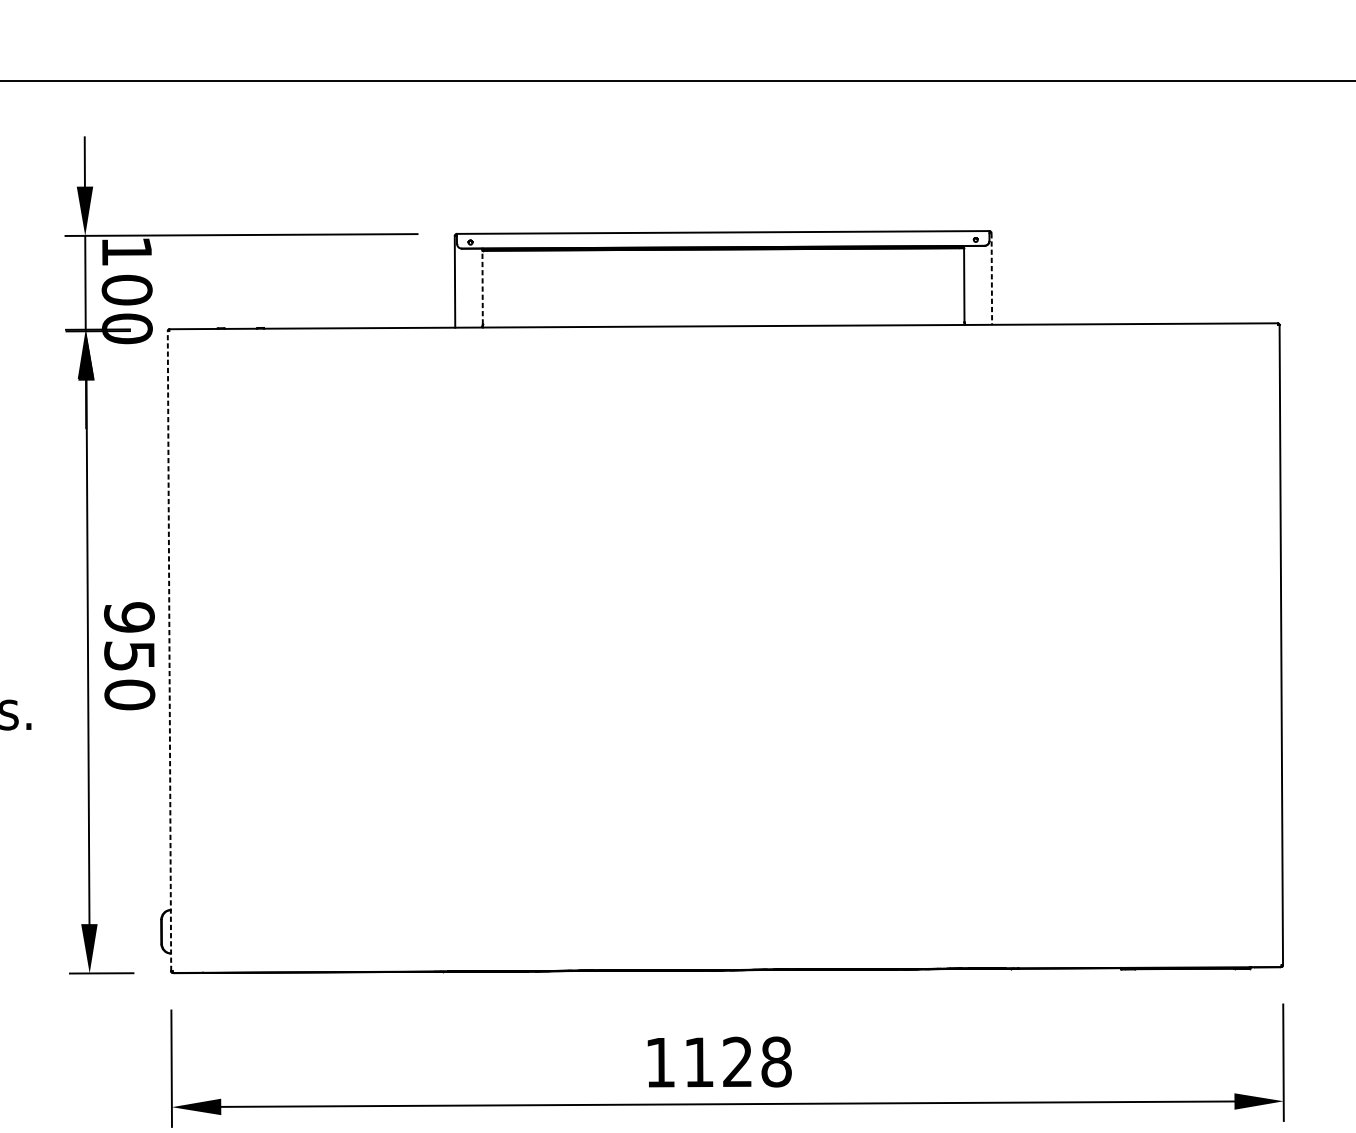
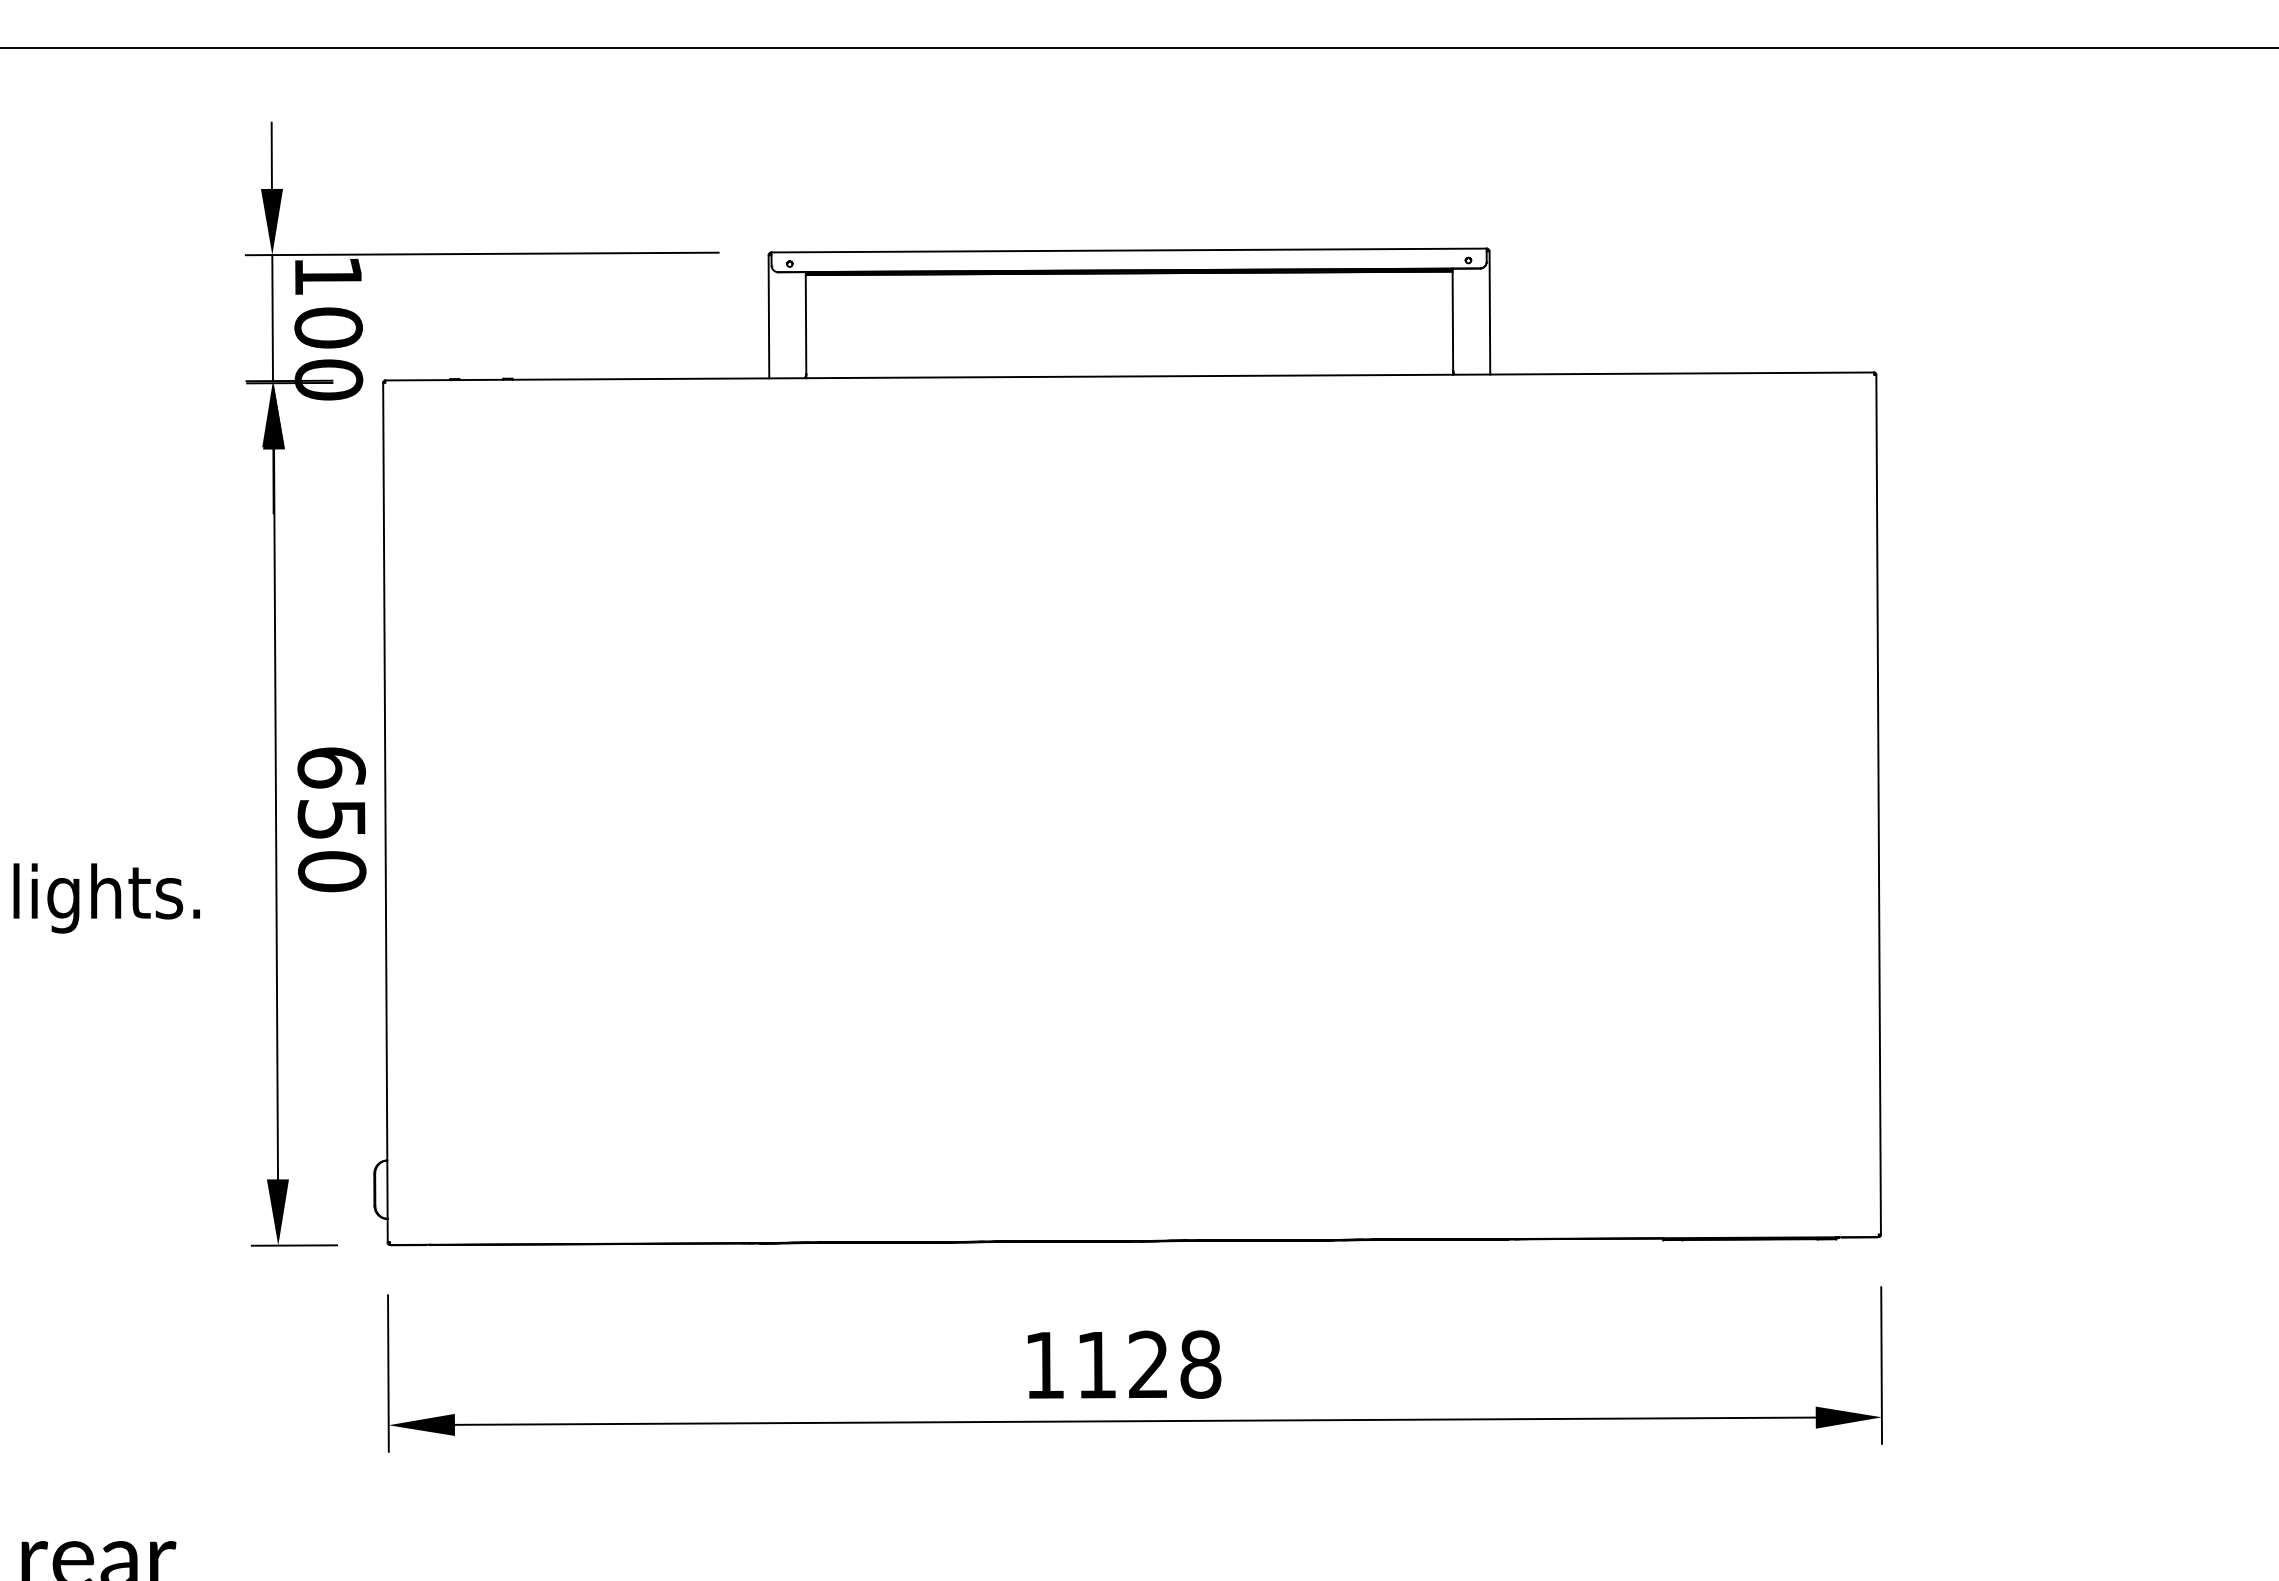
line: (991, 279) -> (1489, 313), dashed -> solid
line: (482, 286) -> (806, 323), dashed -> solid
text: (129, 617) -> (331, 767), 950 -> 650
line: (169, 650) -> (385, 812), dashed -> solid

